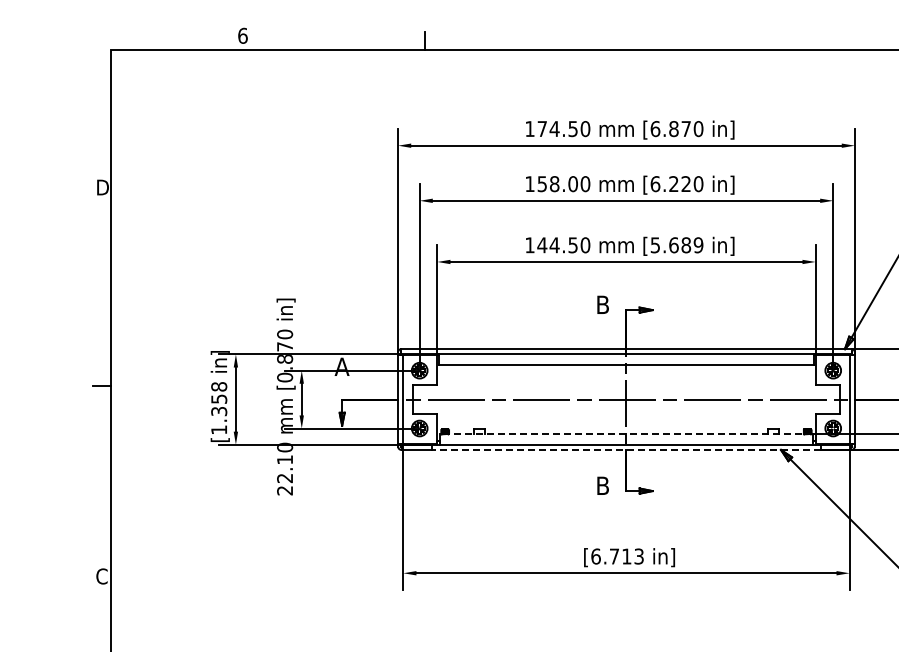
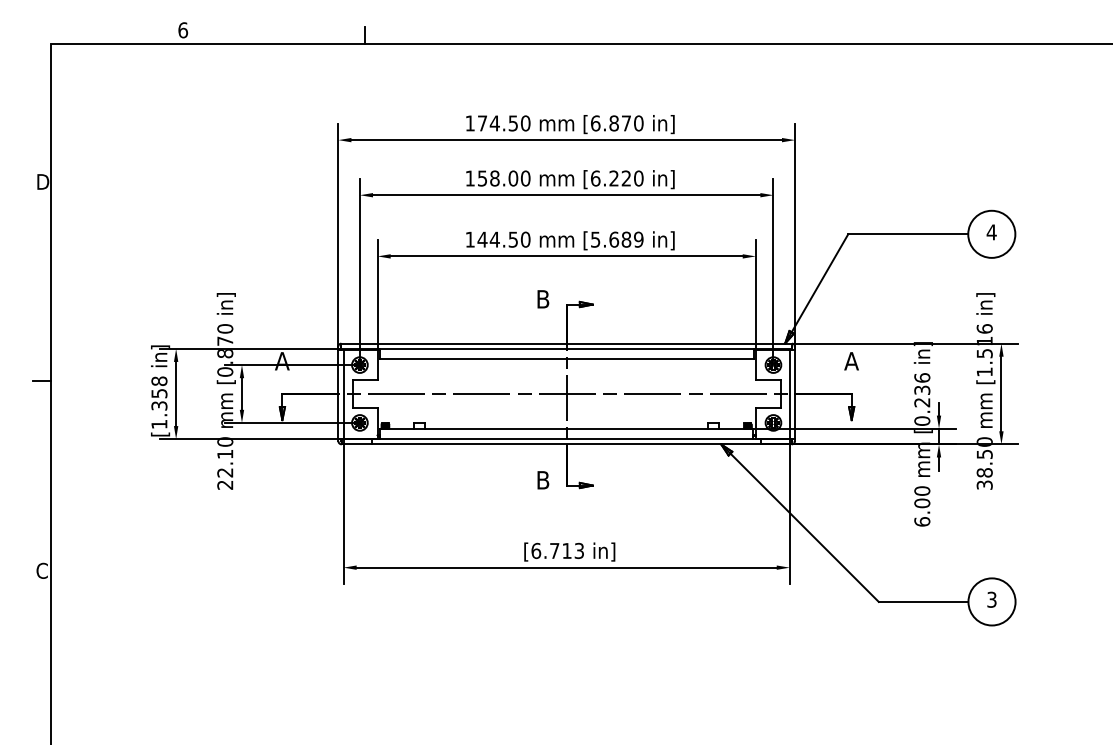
line: (626, 434) -> (566, 428), dashed -> solid
line: (626, 450) -> (566, 444), dashed -> solid

